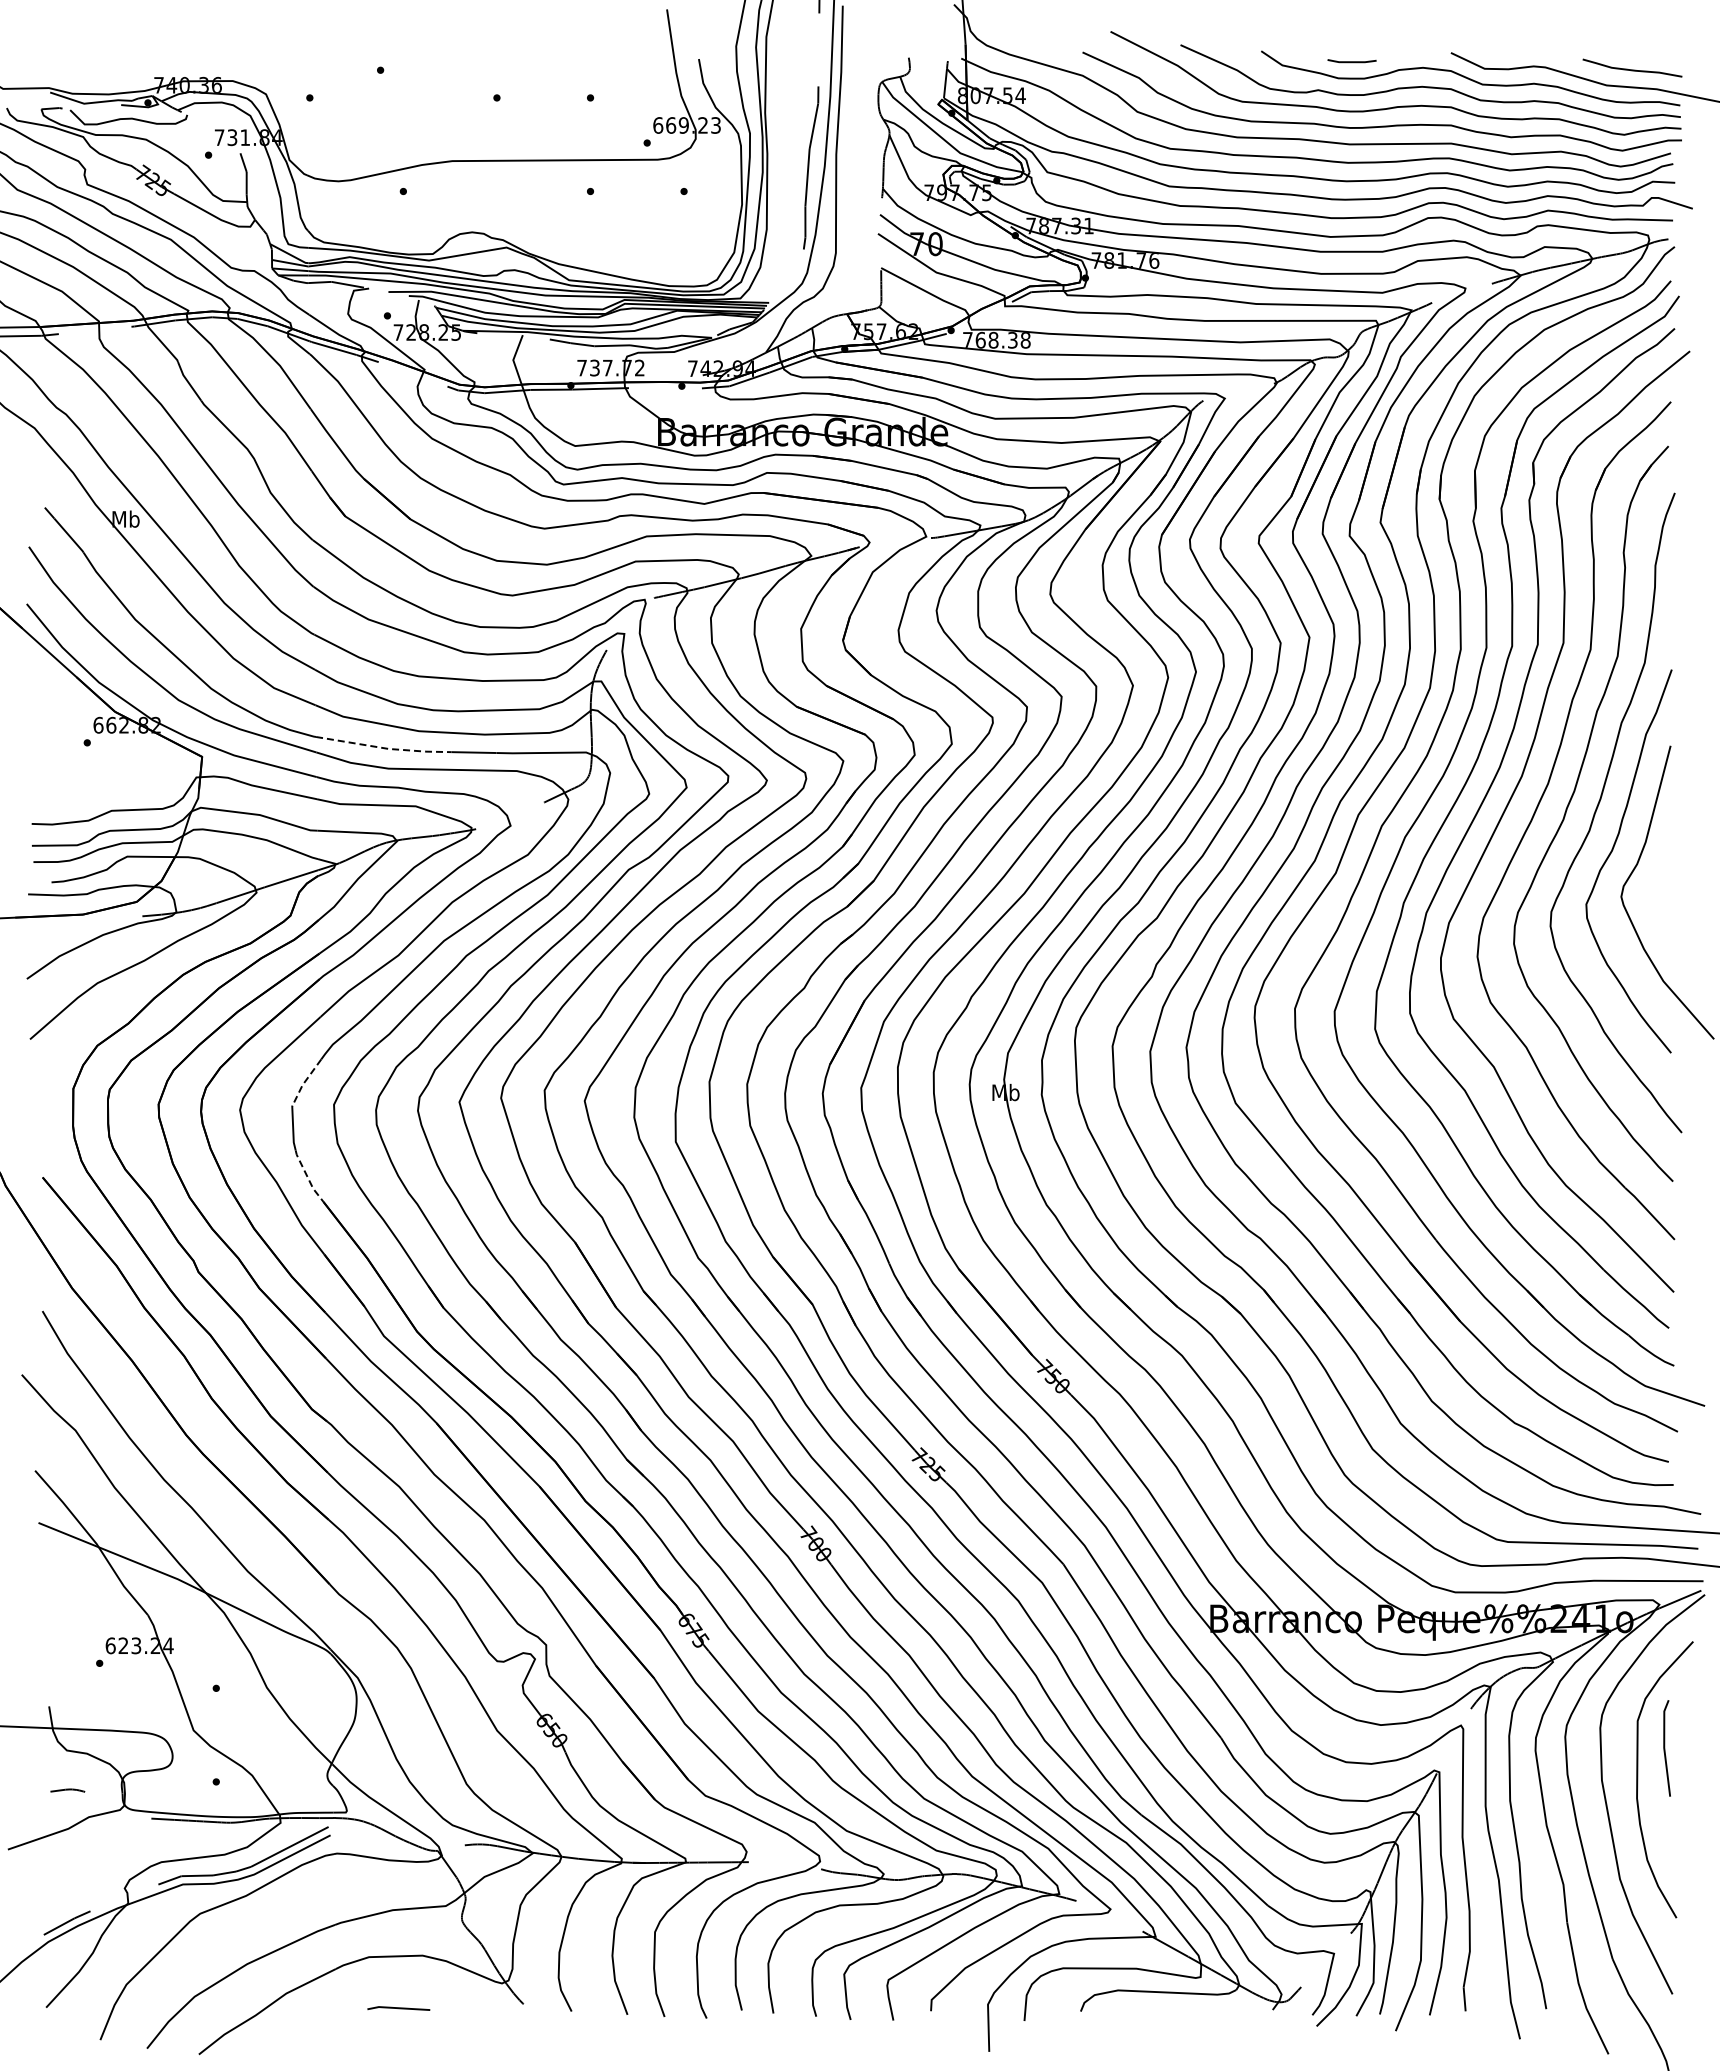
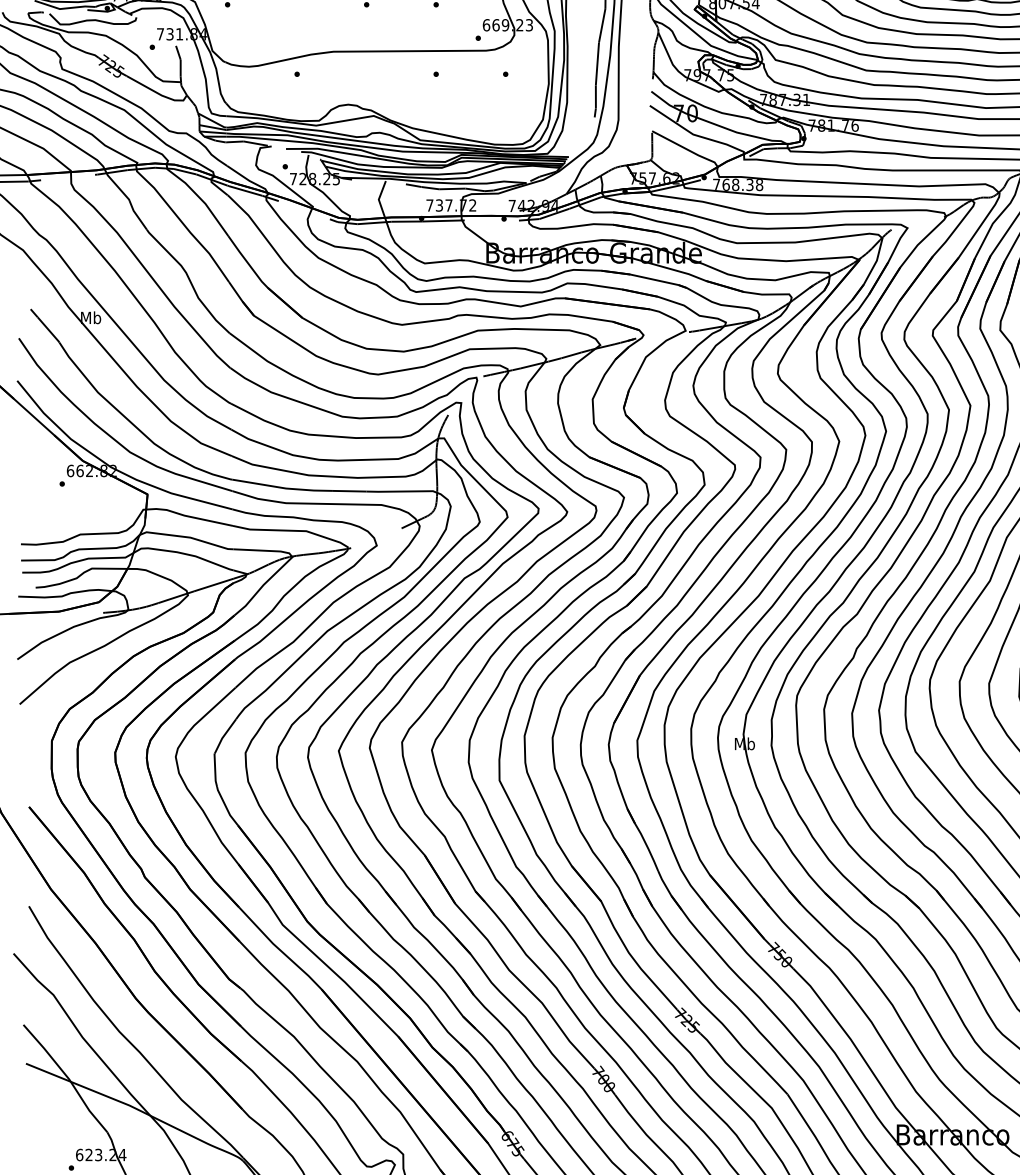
line: (384, 748) -> (283, 488), dashed -> solid
line: (304, 1081) -> (223, 735), dashed -> solid
line: (307, 1177) -> (225, 807), dashed -> solid

